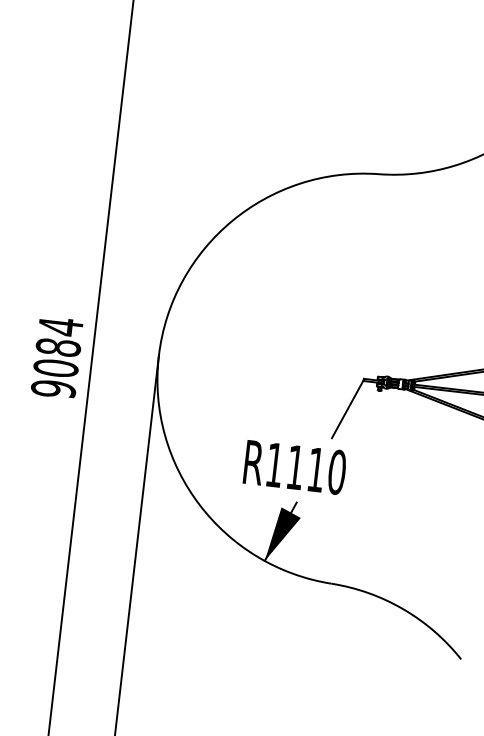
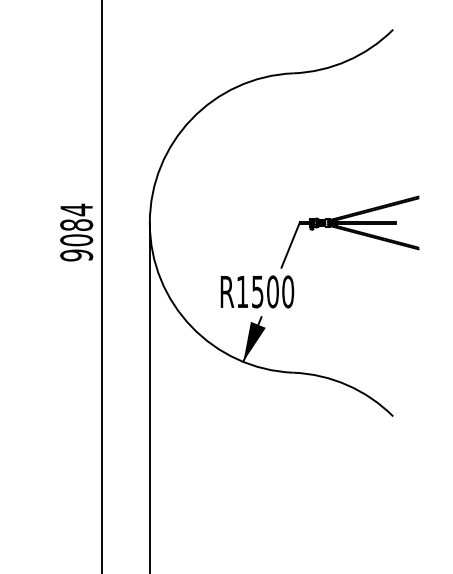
text: (306, 468) -> (265, 291), R1110 -> R1500

